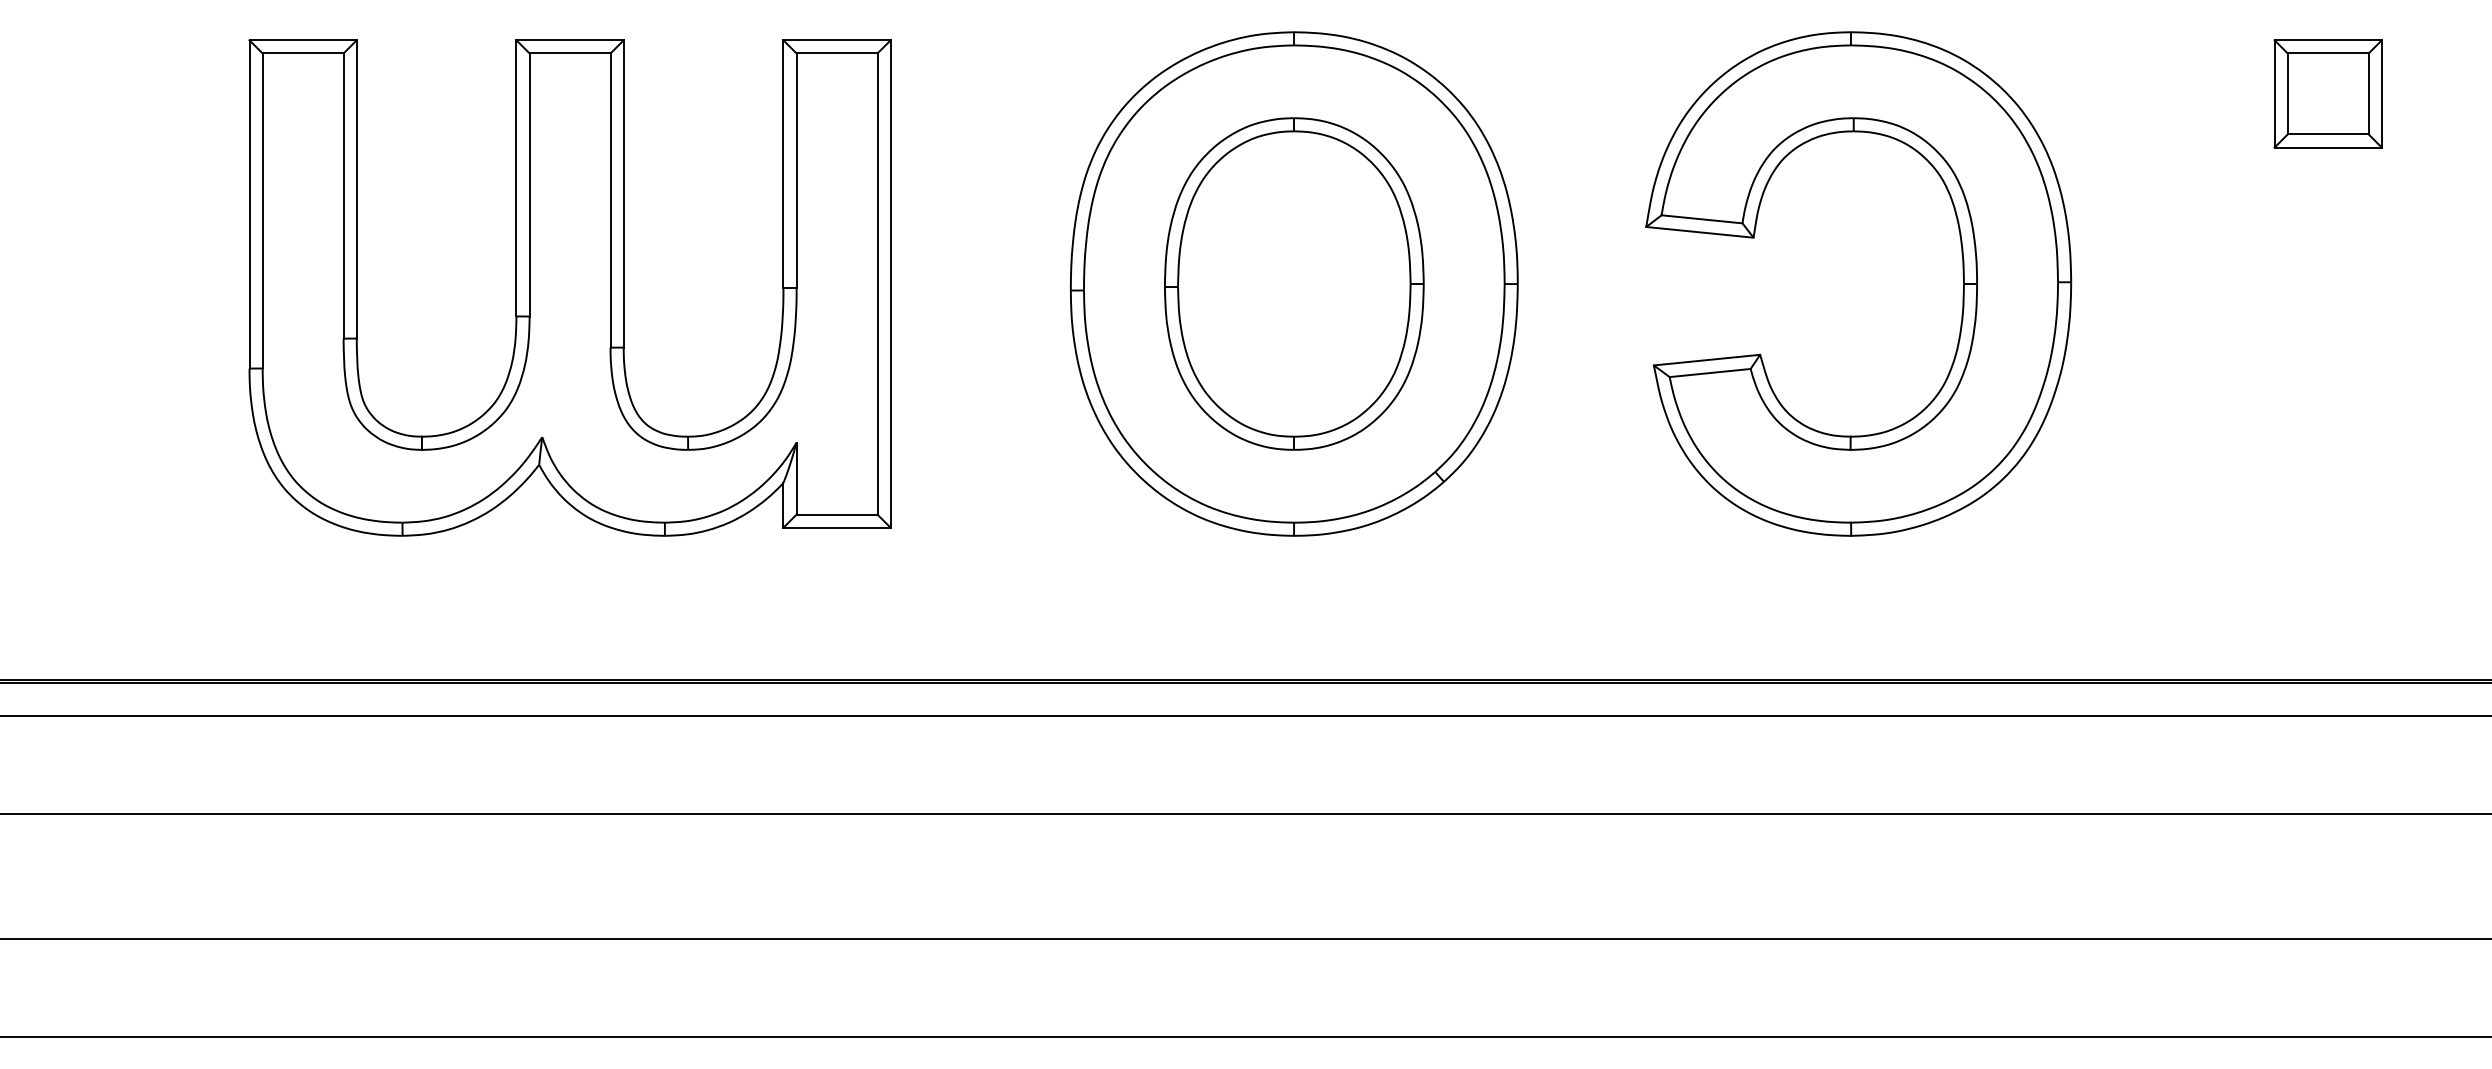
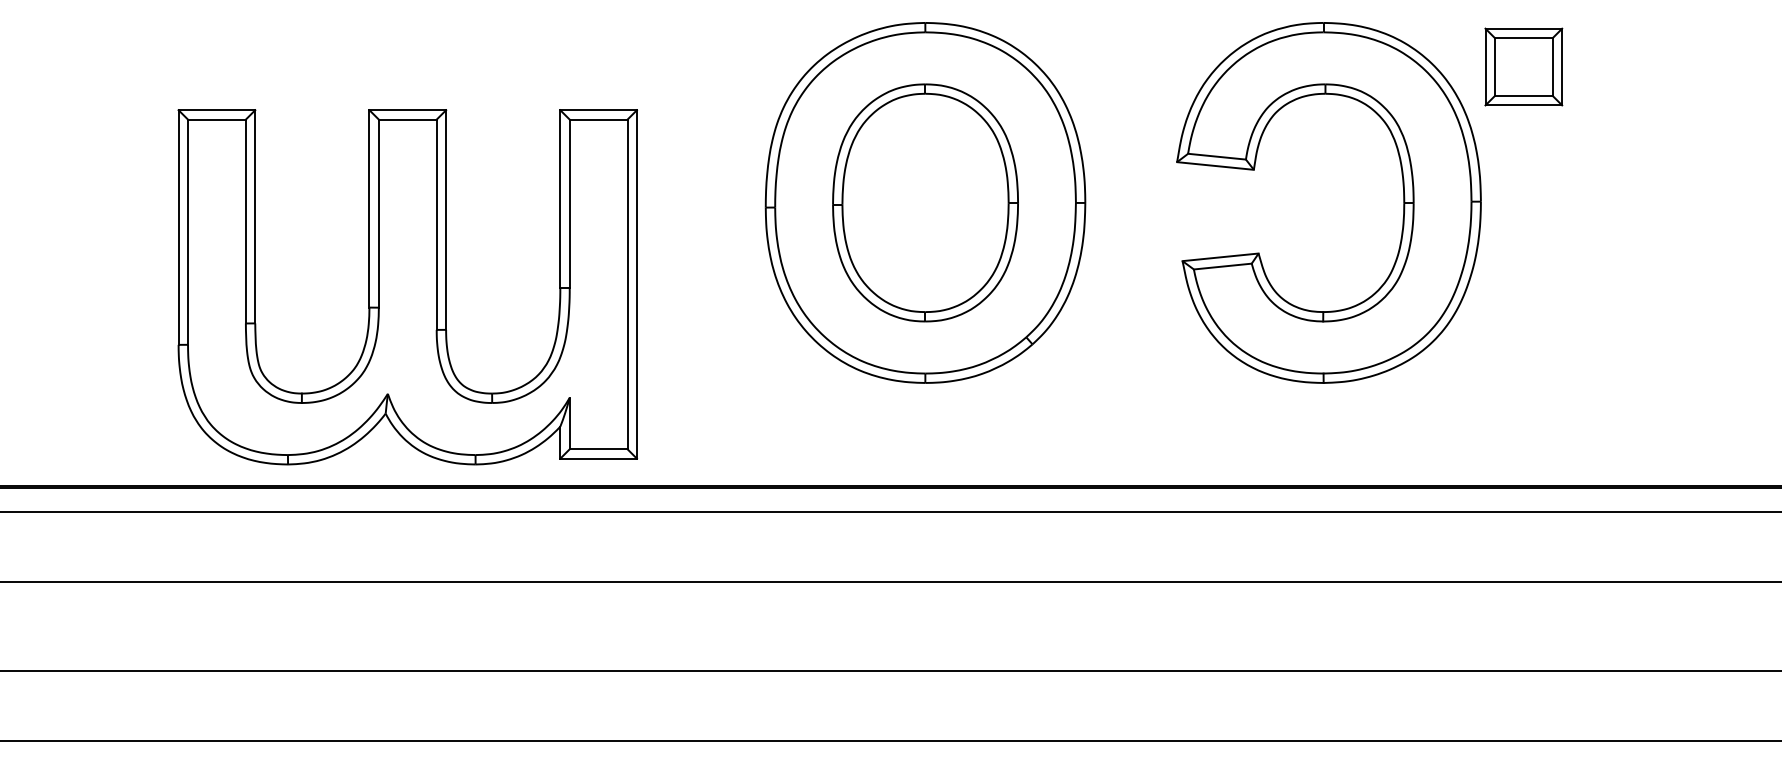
part: (2327, 93) -> (1523, 66), moved
part: (569, 287) -> (407, 286), moved

